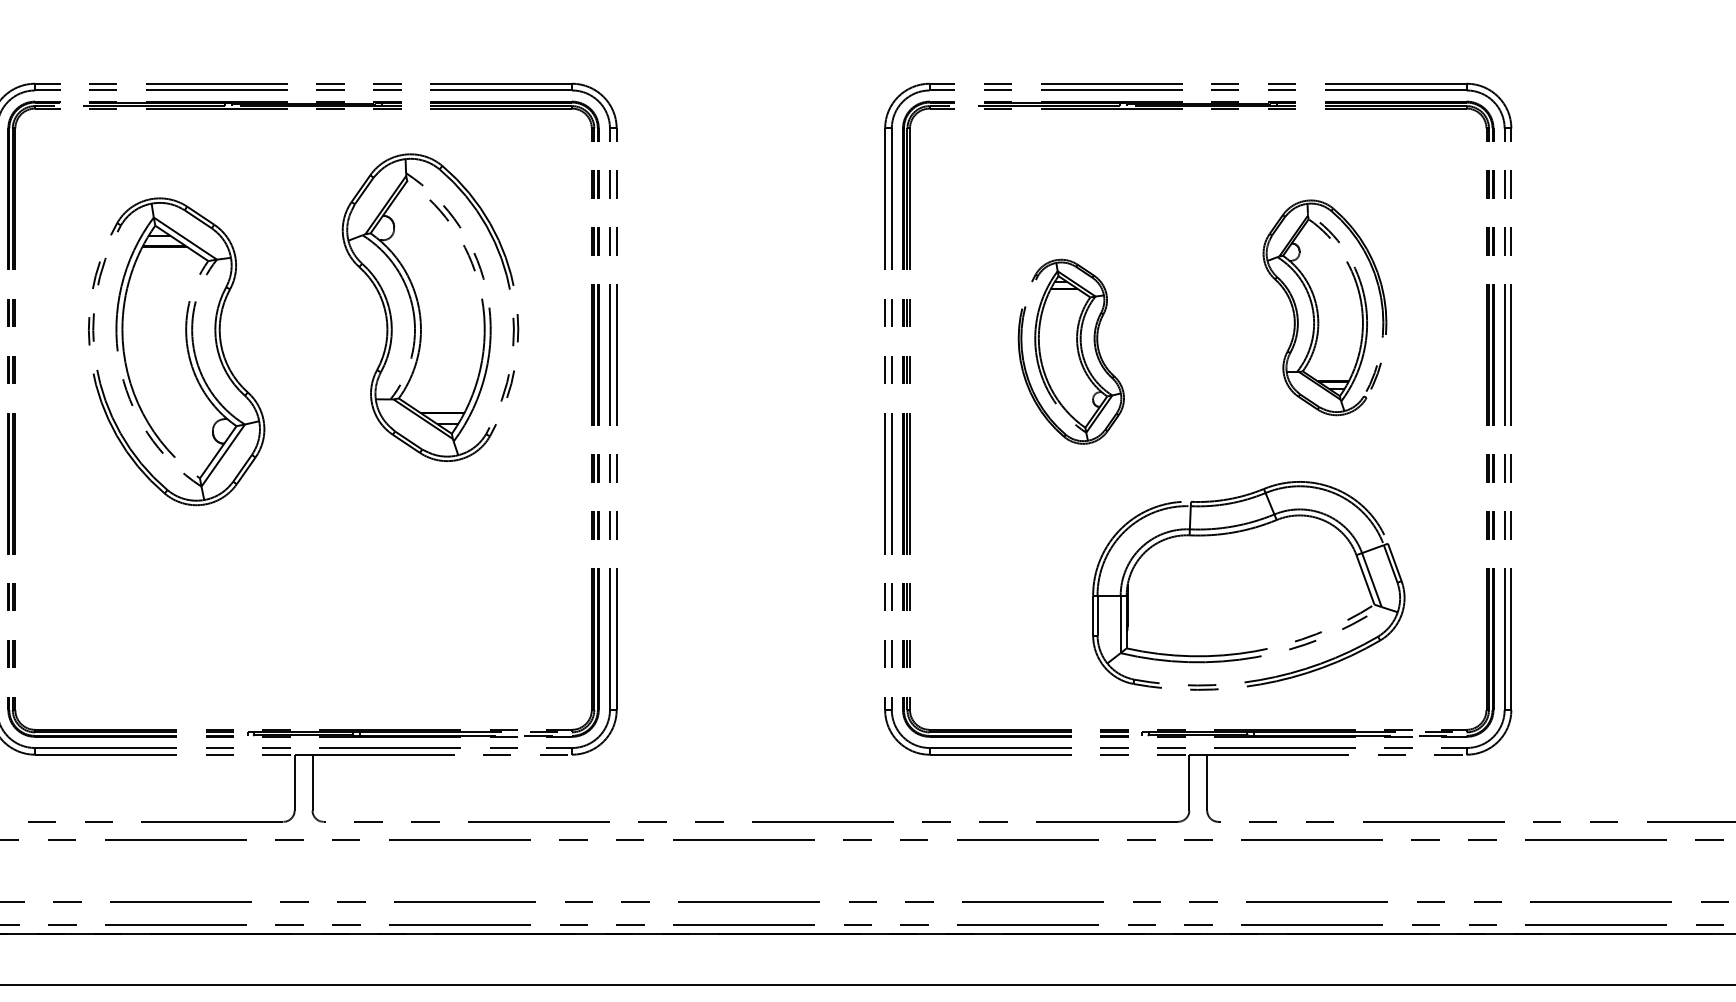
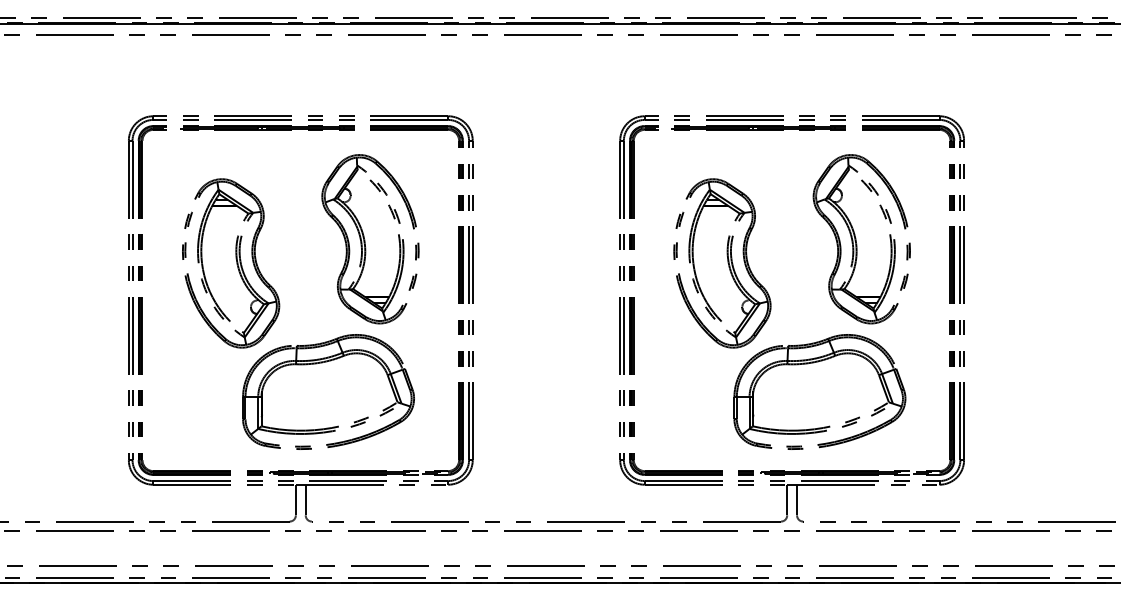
part: (1324, 308) -> (861, 239), size x1.43
part: (1071, 351) -> (722, 263), size x1.67
part: (343, 533) -> (322, 363), added

